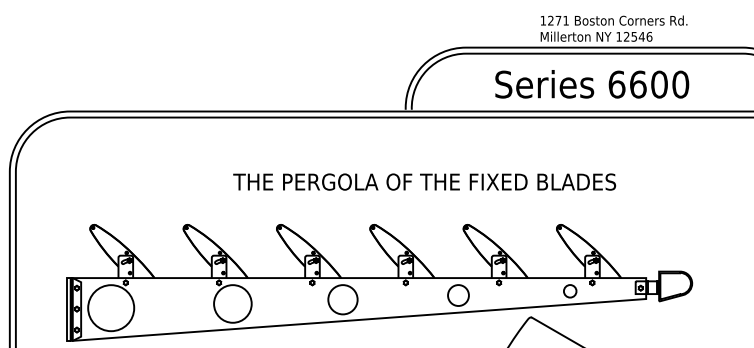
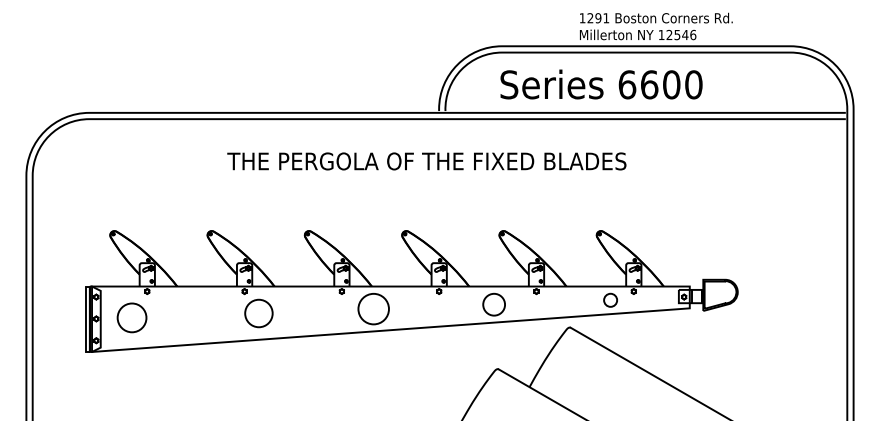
text: (558, 20) -> (598, 18), 1271 -> 1291
text: (592, 84) -> (601, 84), moved
text: (424, 182) -> (426, 161), moved
circle: (232, 303) -> (258, 313), size x0.7
circle: (111, 307) -> (132, 317), size x0.6

